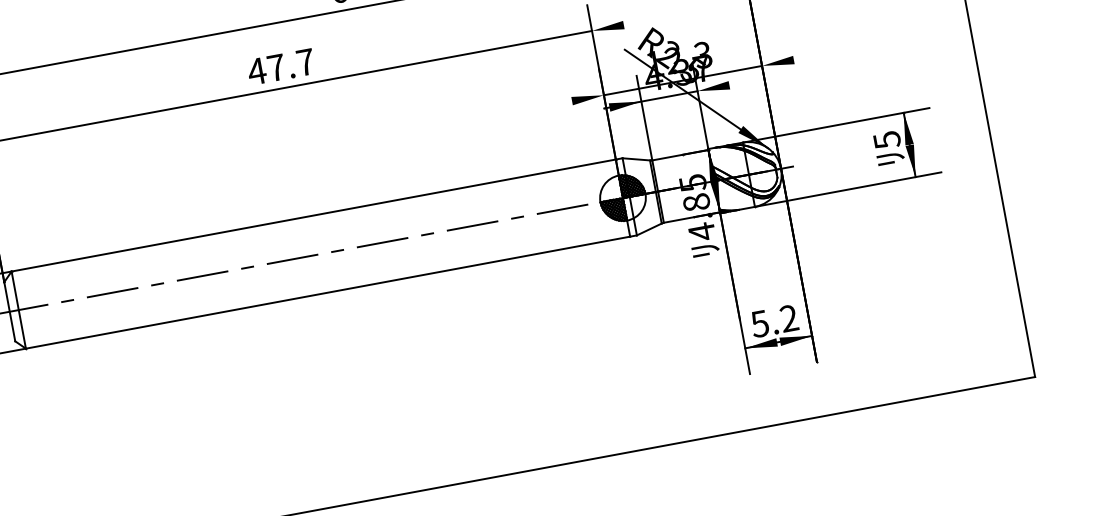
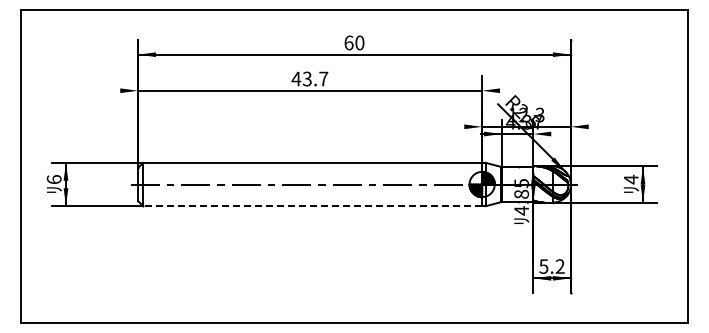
text: (274, 67) -> (306, 78), 47.7 -> 43.7
text: (887, 139) -> (631, 179), 5 -> 4
line: (327, 293) -> (312, 206), solid -> dashed

